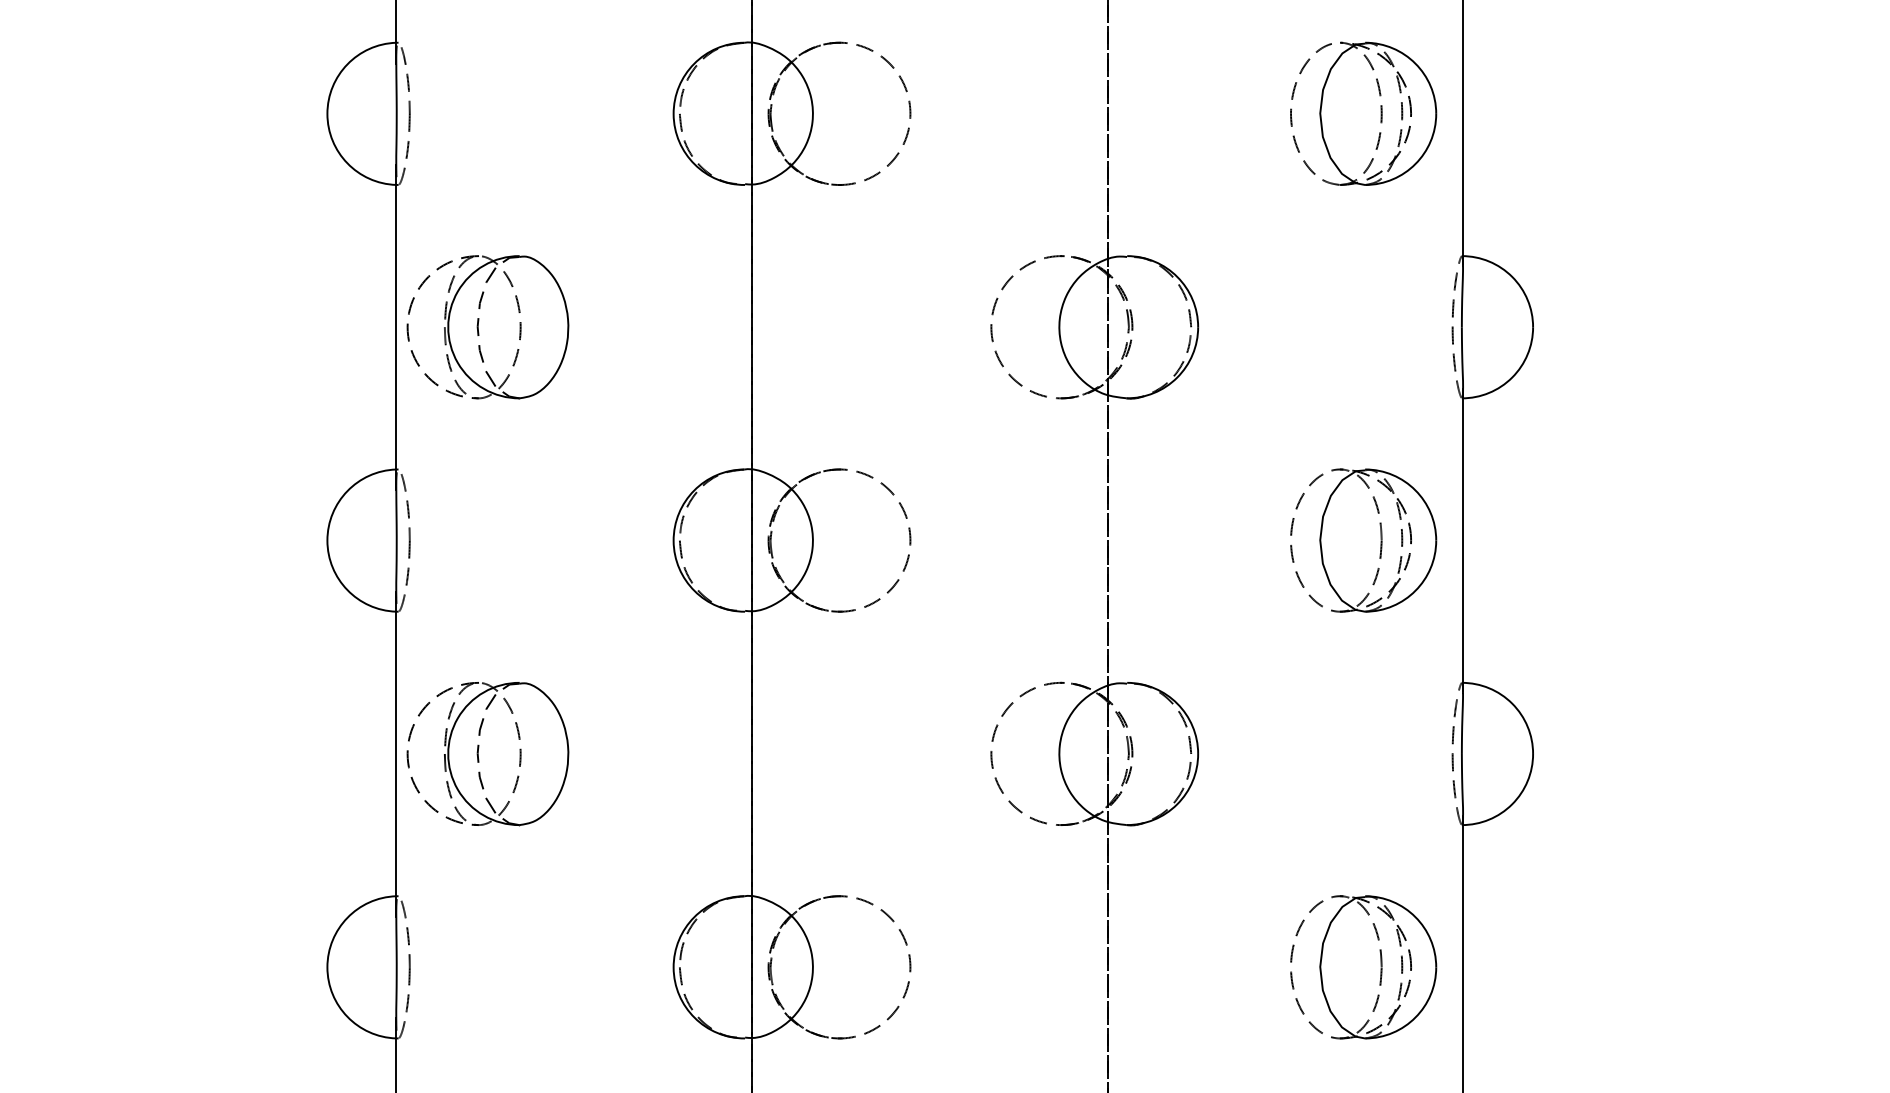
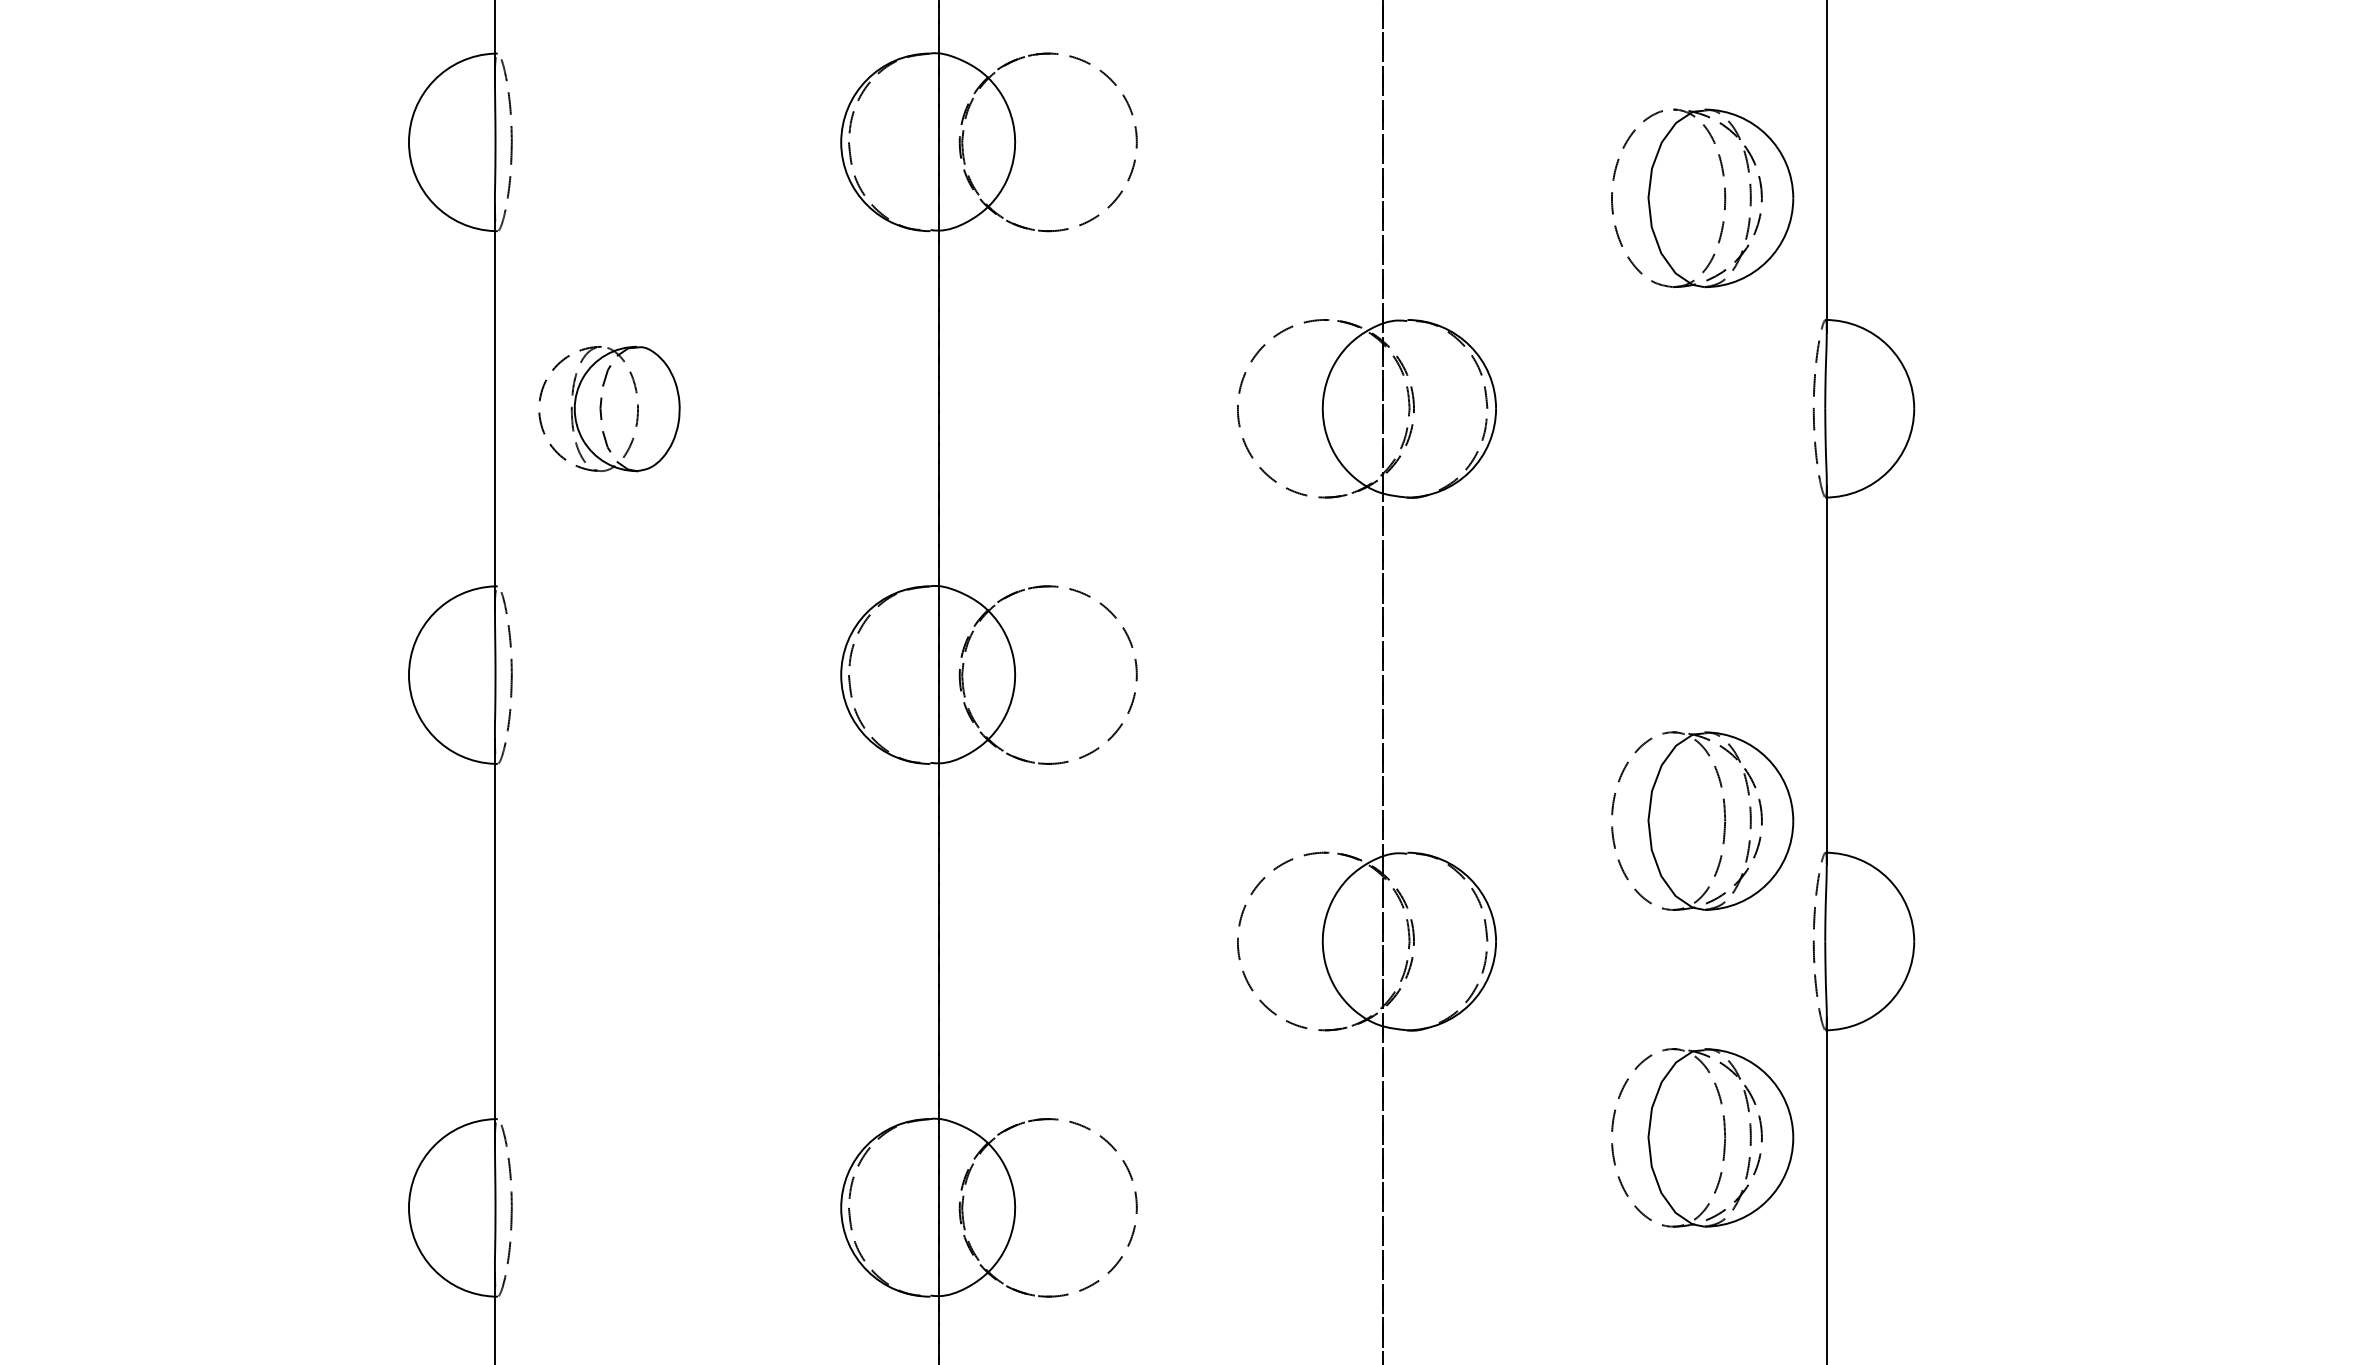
part: (1363, 113) -> (1702, 198), moved
part: (488, 327) -> (609, 409), size x0.7
part: (1363, 540) -> (1702, 820), moved
part: (488, 753) -> (609, 941), removed
part: (1363, 967) -> (1702, 1137), moved

